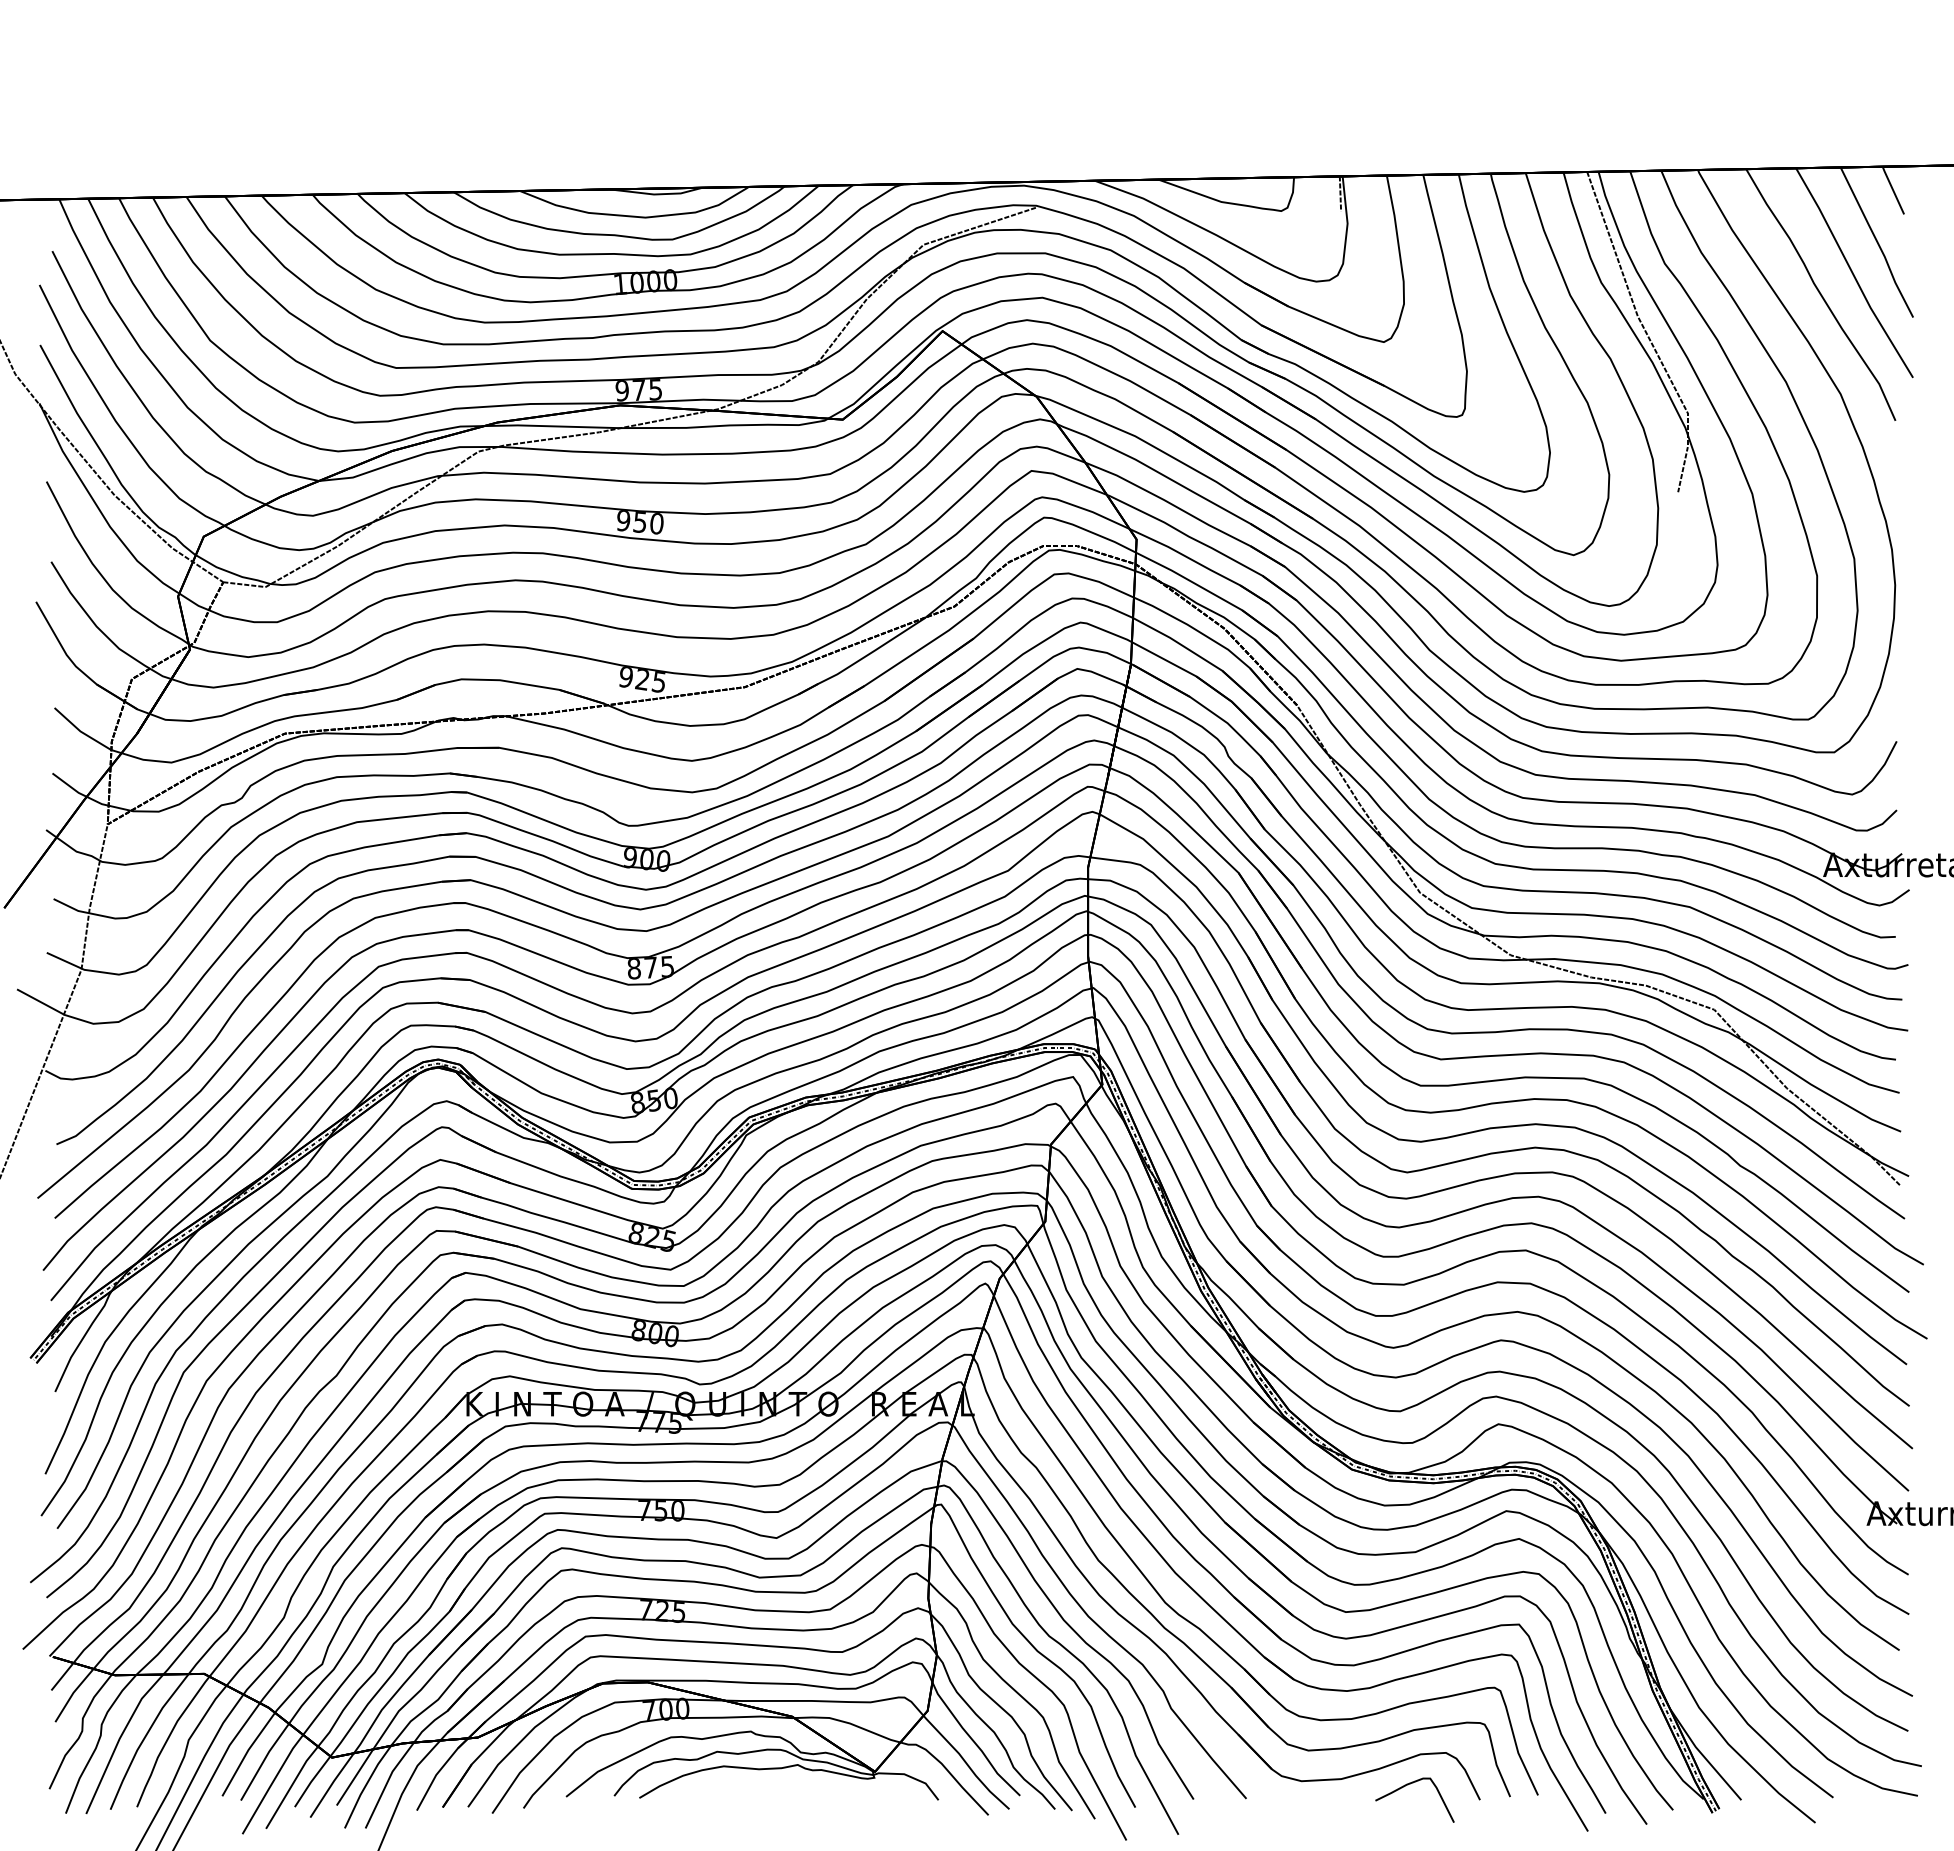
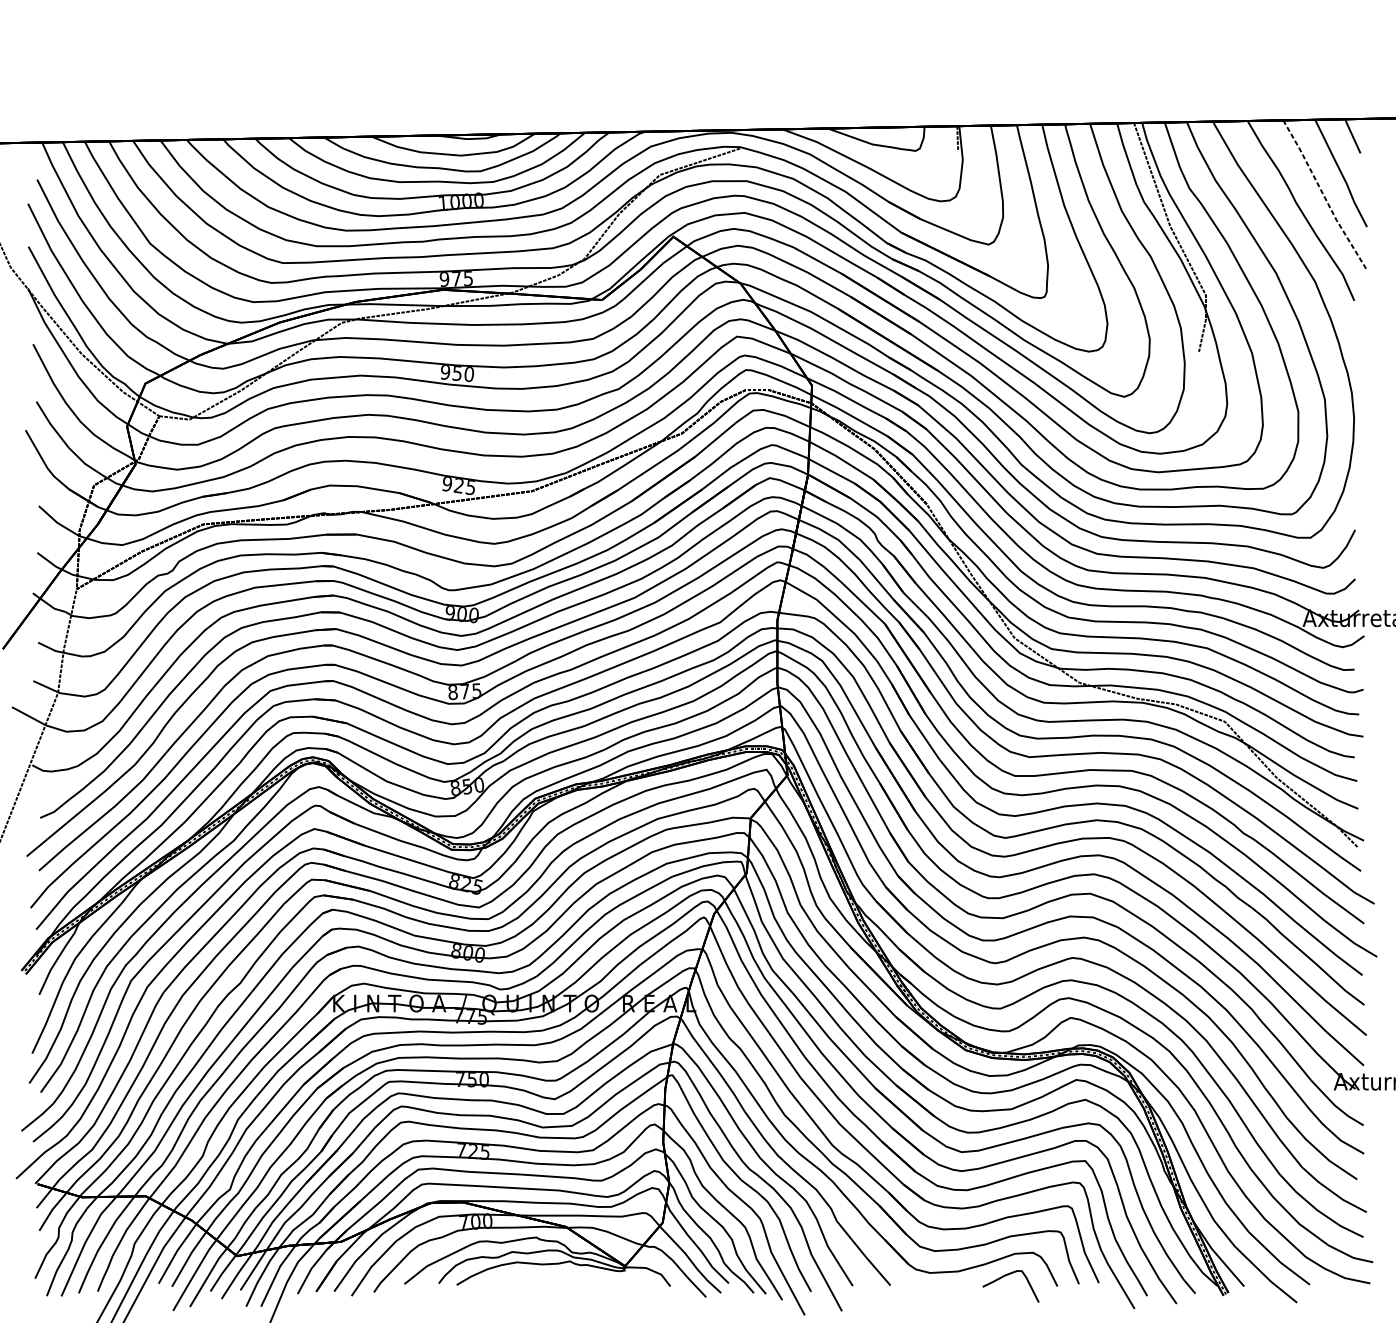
line: (1852, 273) -> (1323, 195), solid -> dashed

